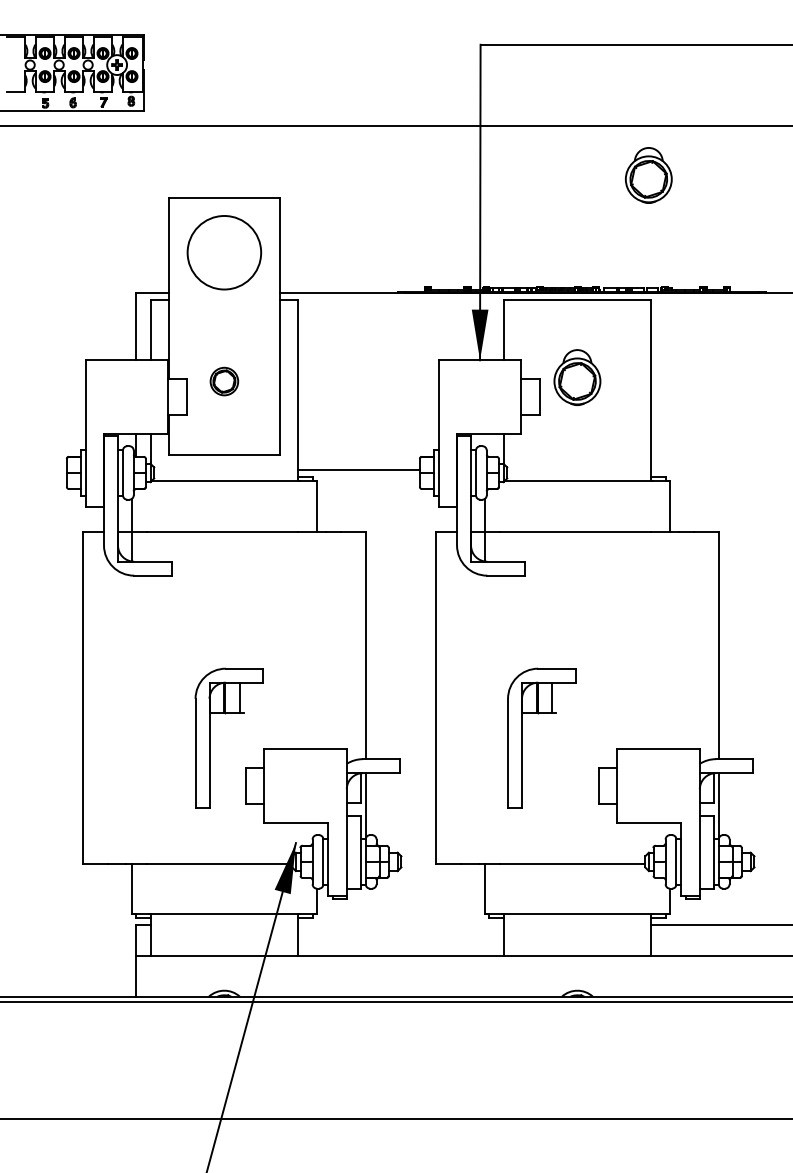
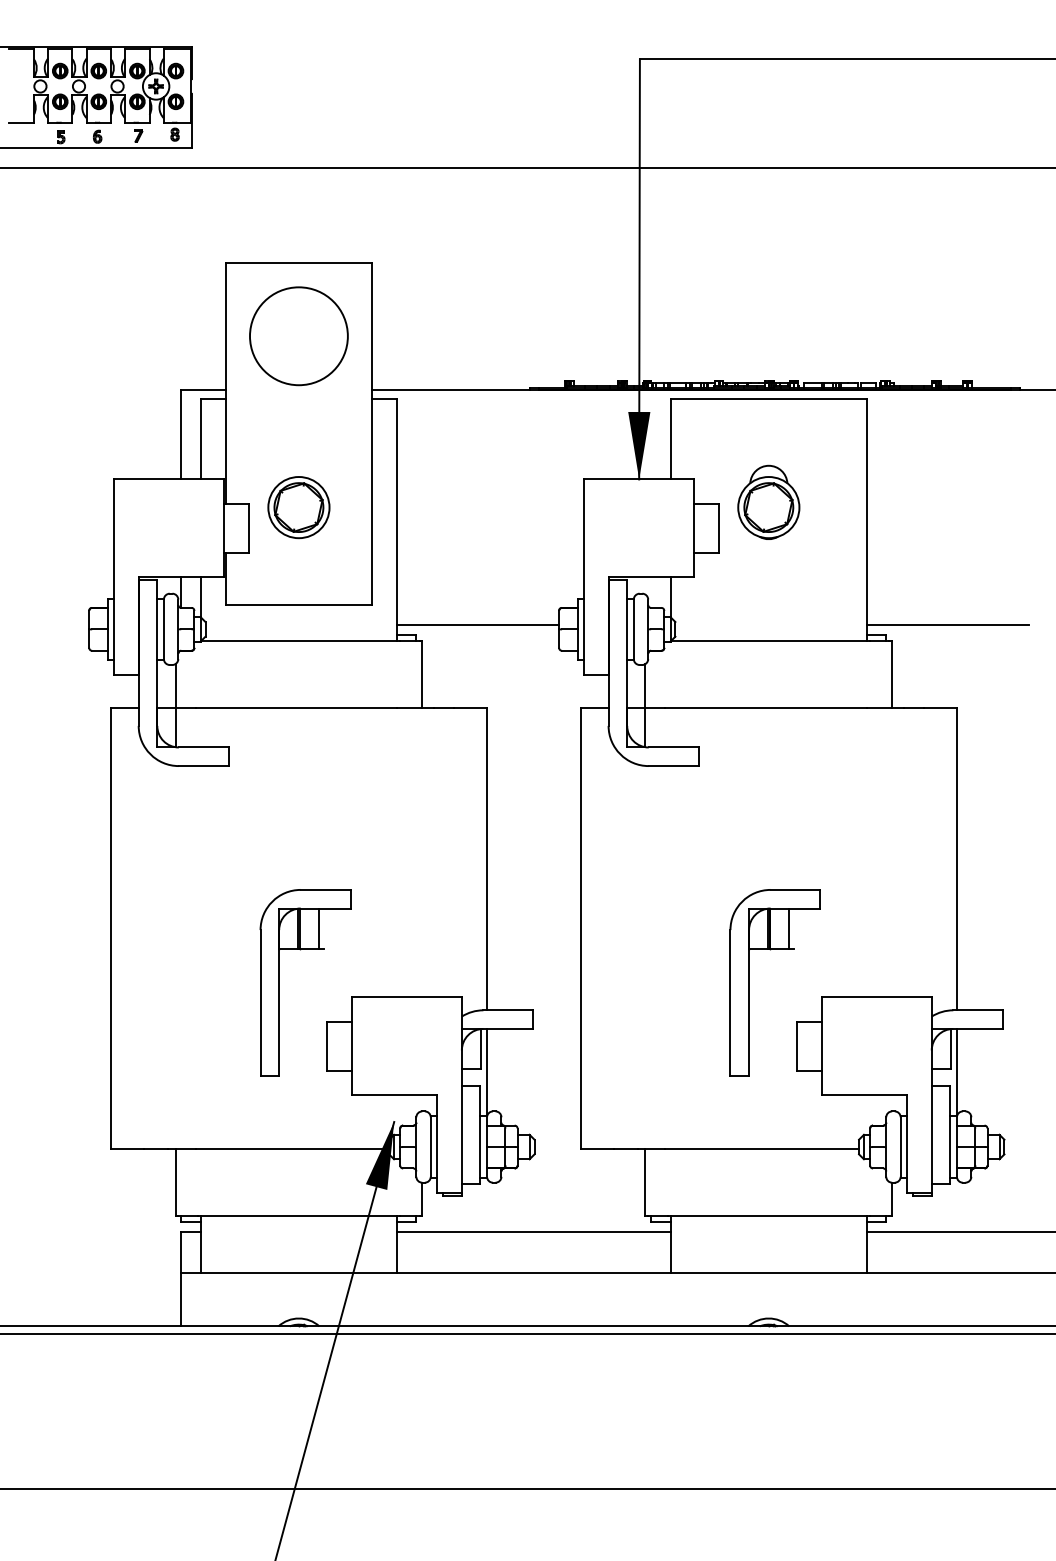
part: (648, 174) -> (863, 232), removed
part: (224, 381) -> (298, 507), size x1.67
line: (711, 470) -> (947, 625), added
part: (522, 738) -> (749, 982), moved
line: (400, 925) -> (533, 1231), added

